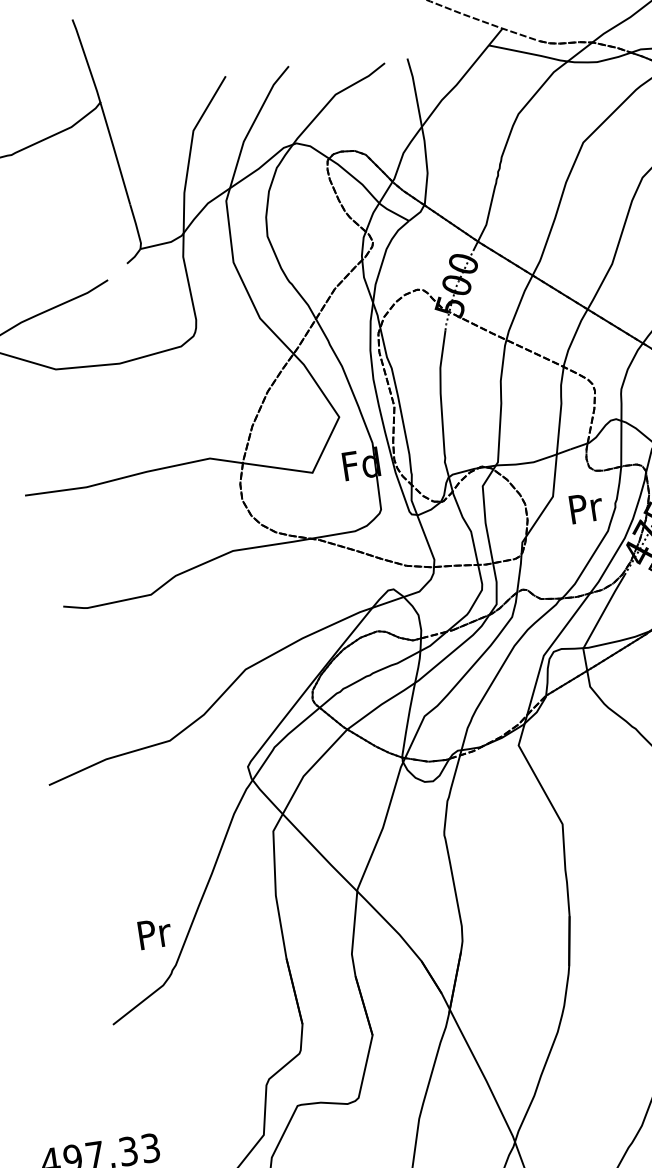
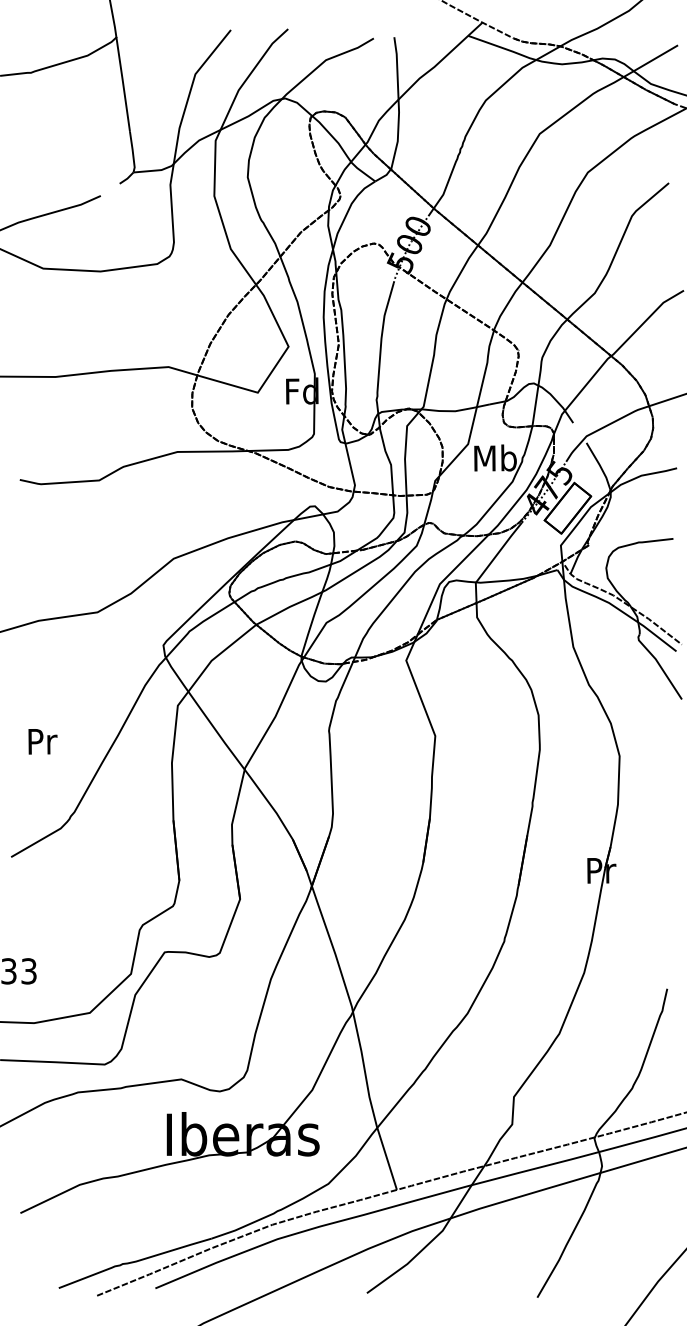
text: (585, 507) -> (495, 457), Pr -> Mb
text: (154, 933) -> (42, 741), moved

